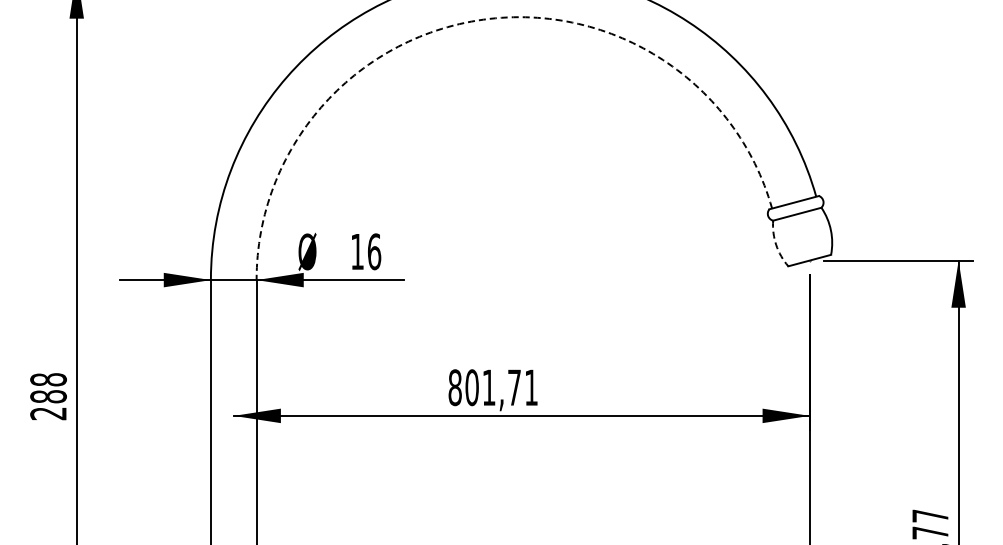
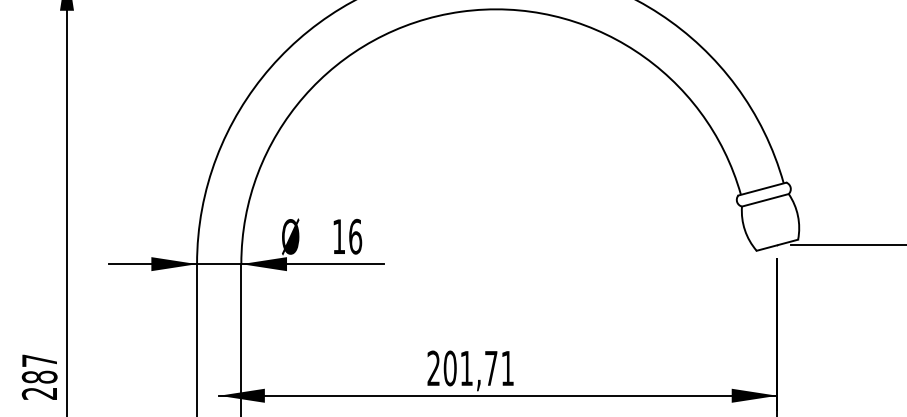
arc: (483, 19) -> (461, 11), dashed -> solid
arc: (776, 245) -> (745, 230), dashed -> solid
text: (48, 379) -> (39, 360), 288 -> 287
text: (454, 387) -> (433, 368), 801,71 -> 201,71

